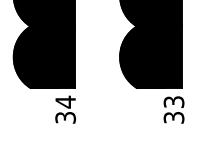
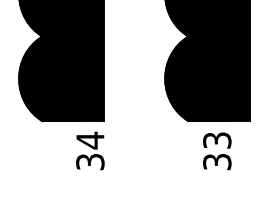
text: (173, 109) -> (216, 150), moved

